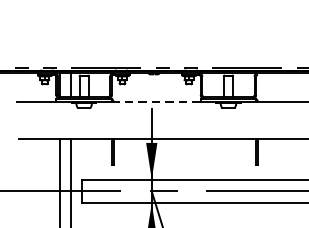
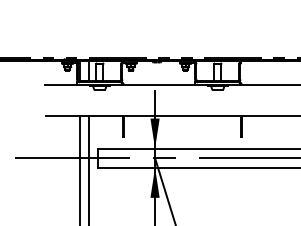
line: (155, 101) -> (158, 84), dashed -> solid

